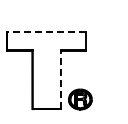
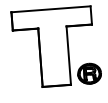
line: (46, 32) -> (50, 9), dashed -> solid
line: (60, 79) -> (68, 55), dashed -> solid

